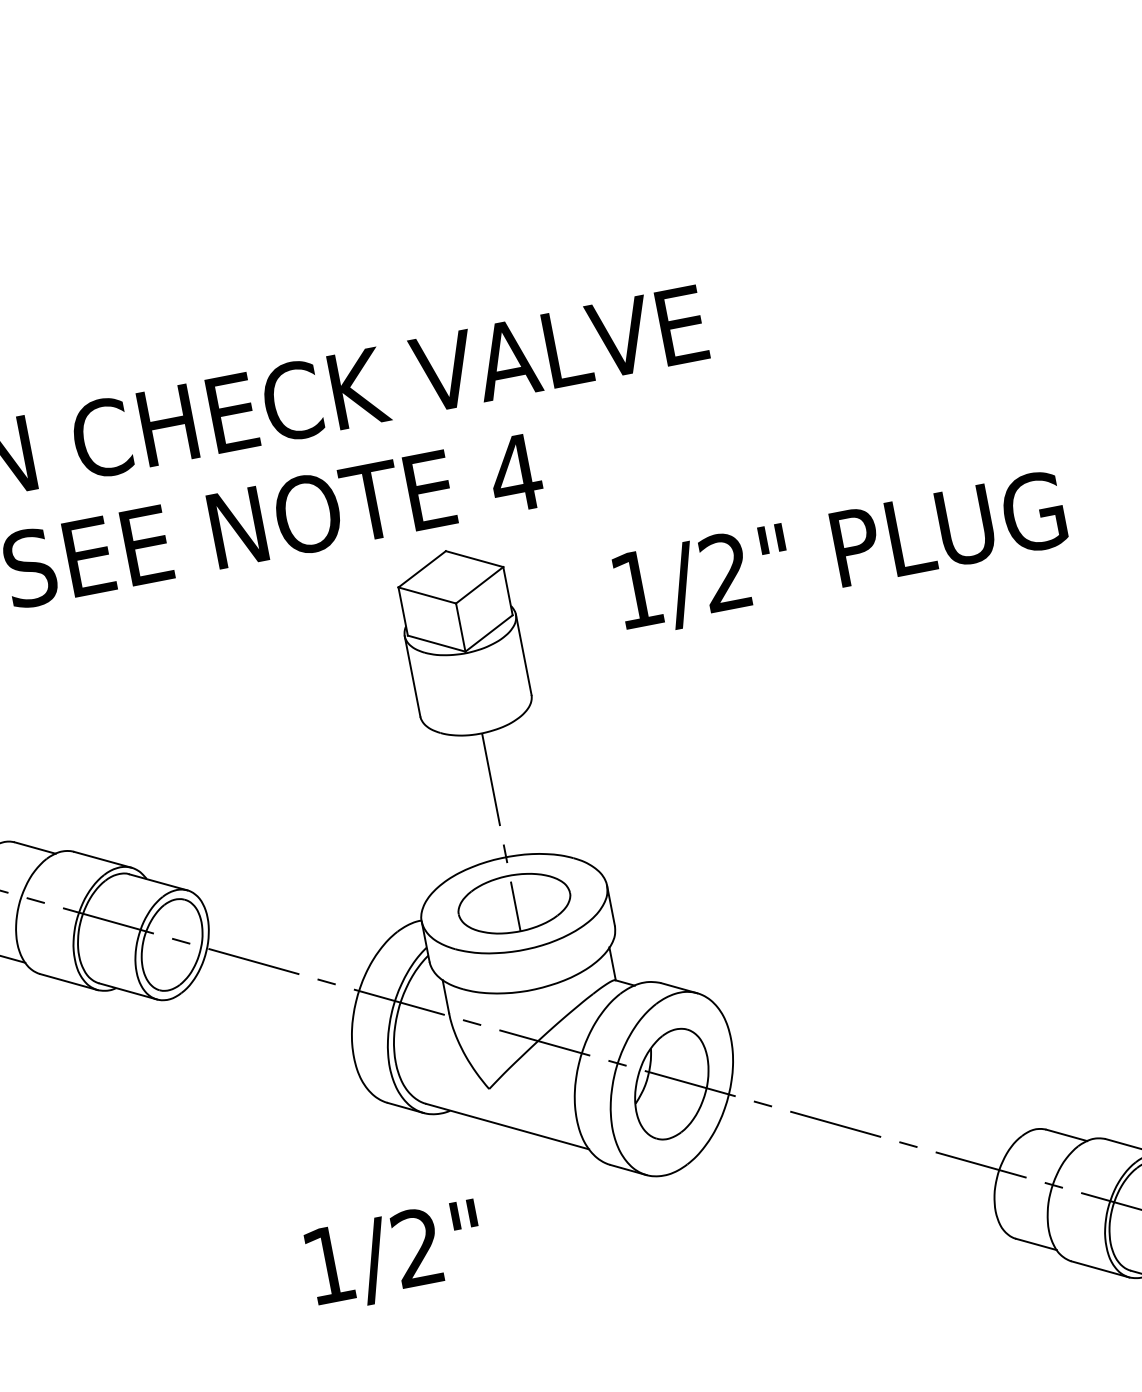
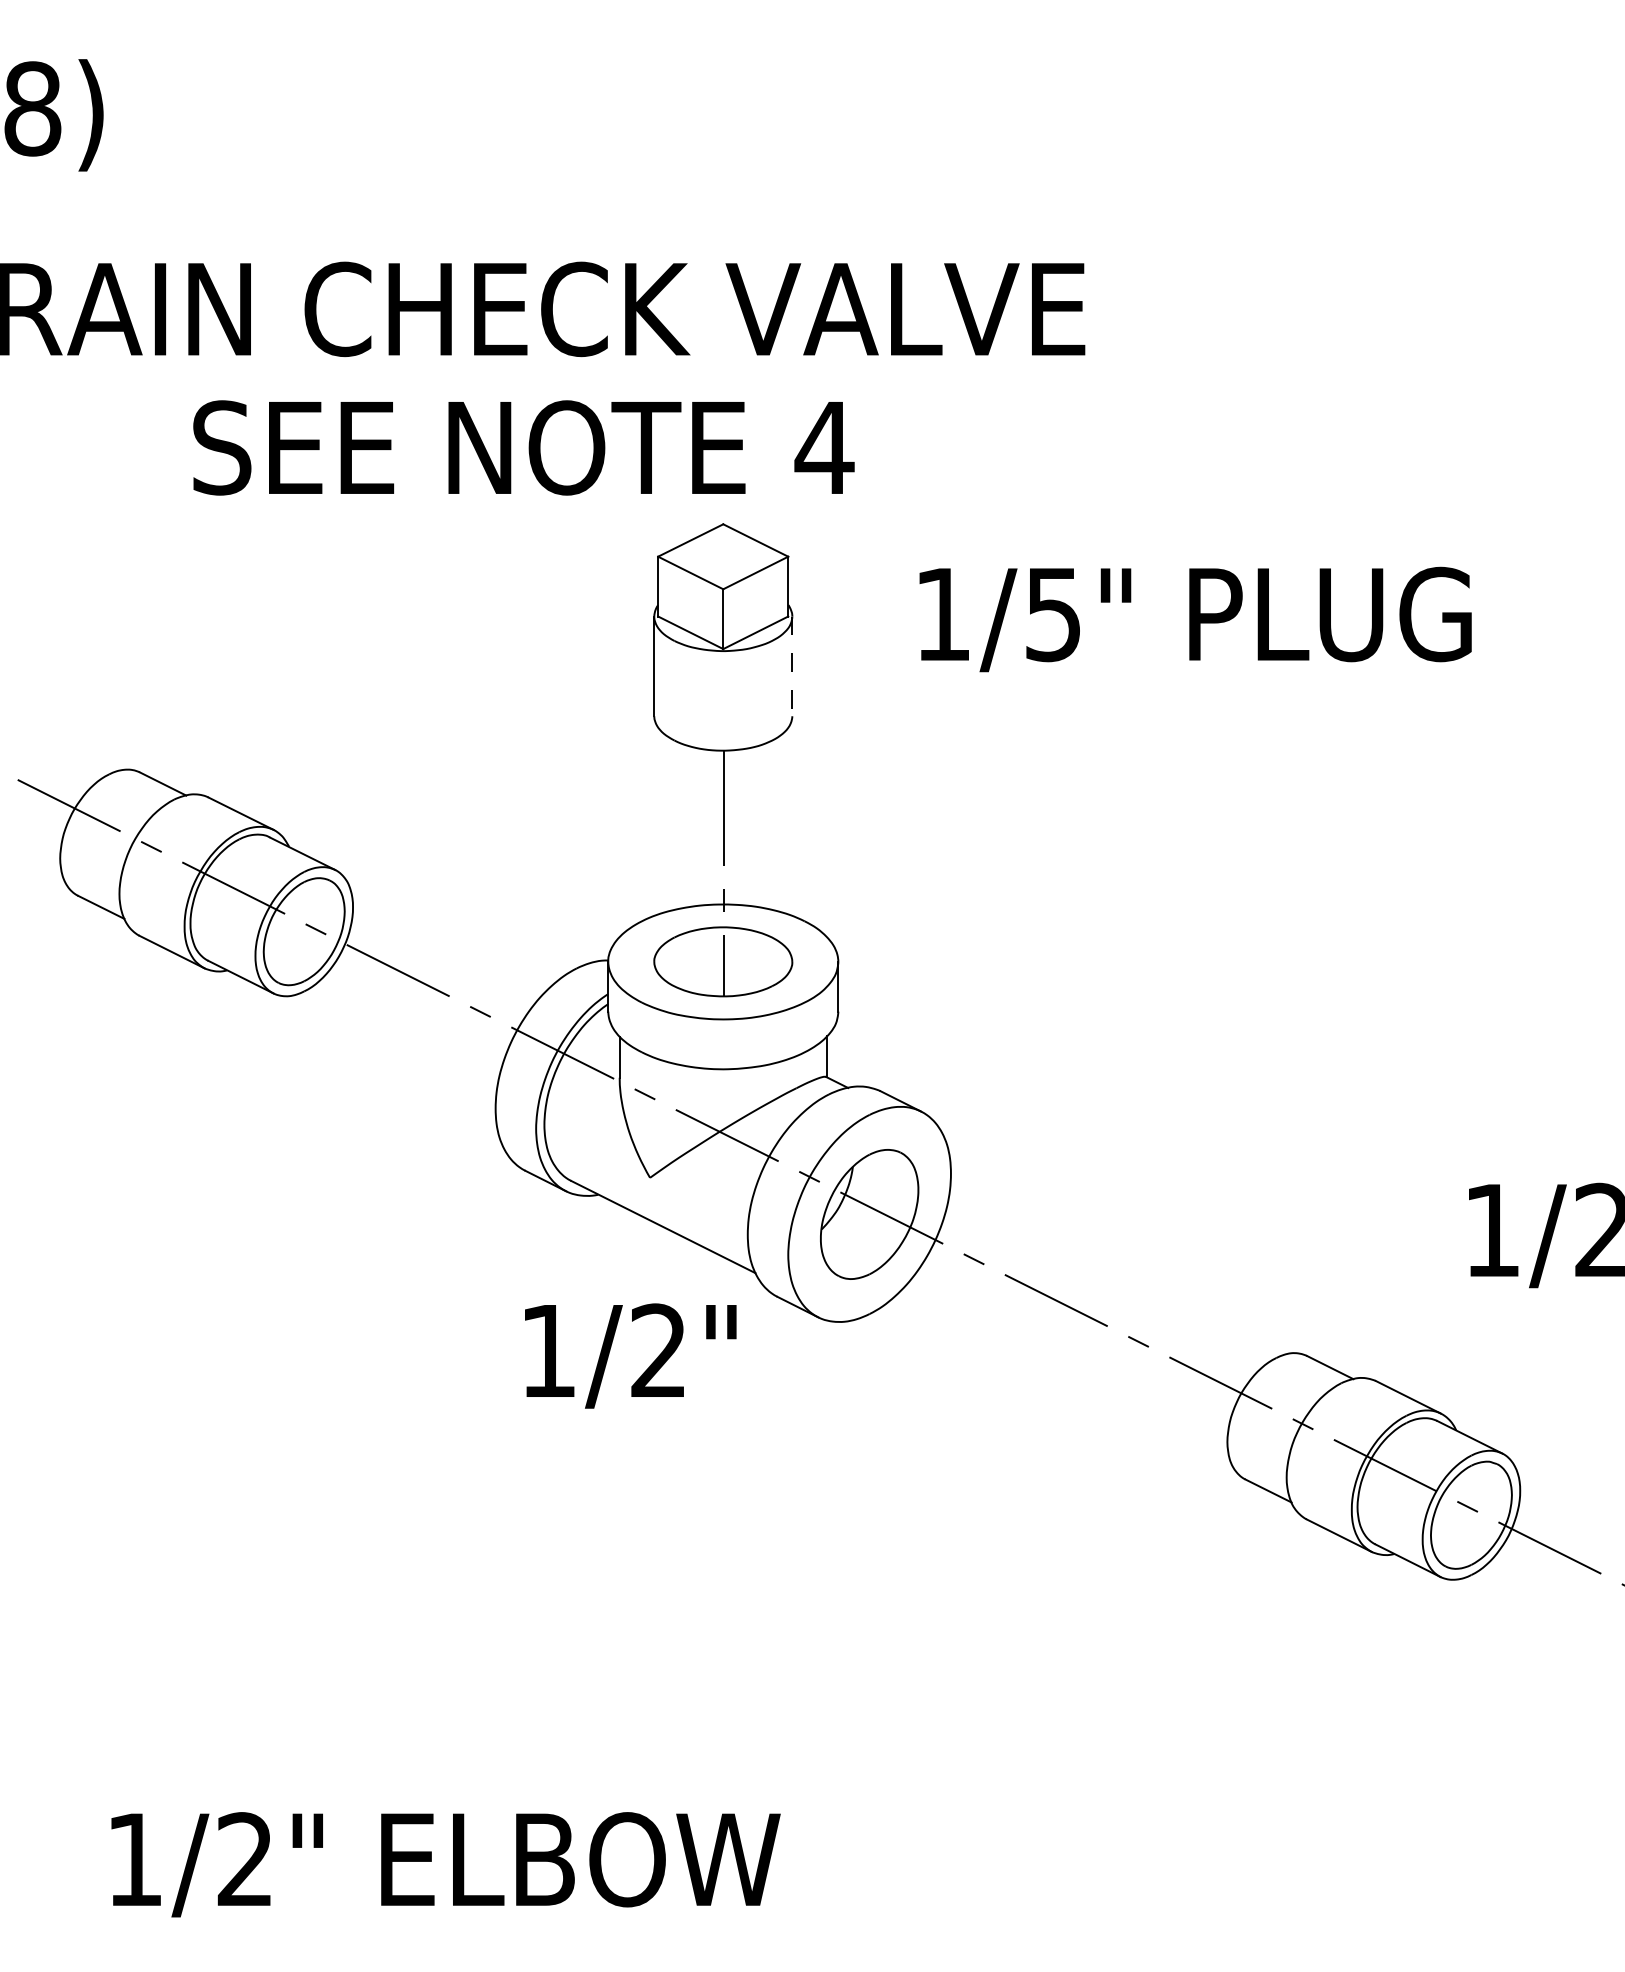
text: (725, 572) -> (1052, 614), 1/2" -> 1/5"
line: (523, 654) -> (792, 666), solid -> dashed
text: (395, 1255) -> (630, 1355), moved

